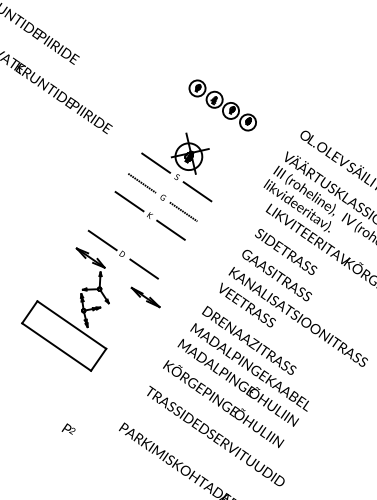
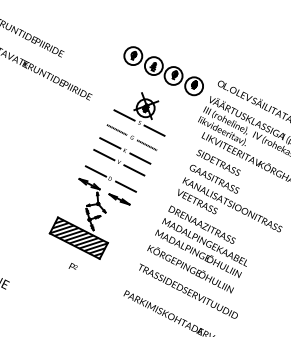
part: (222, 105) -> (163, 71), size x1.67
part: (139, 231) -> (119, 162), added
part: (145, 297) -> (119, 199), moved
hatch: (63, 336) -> (78, 238), added
text: (67, 428) -> (72, 266), moved

